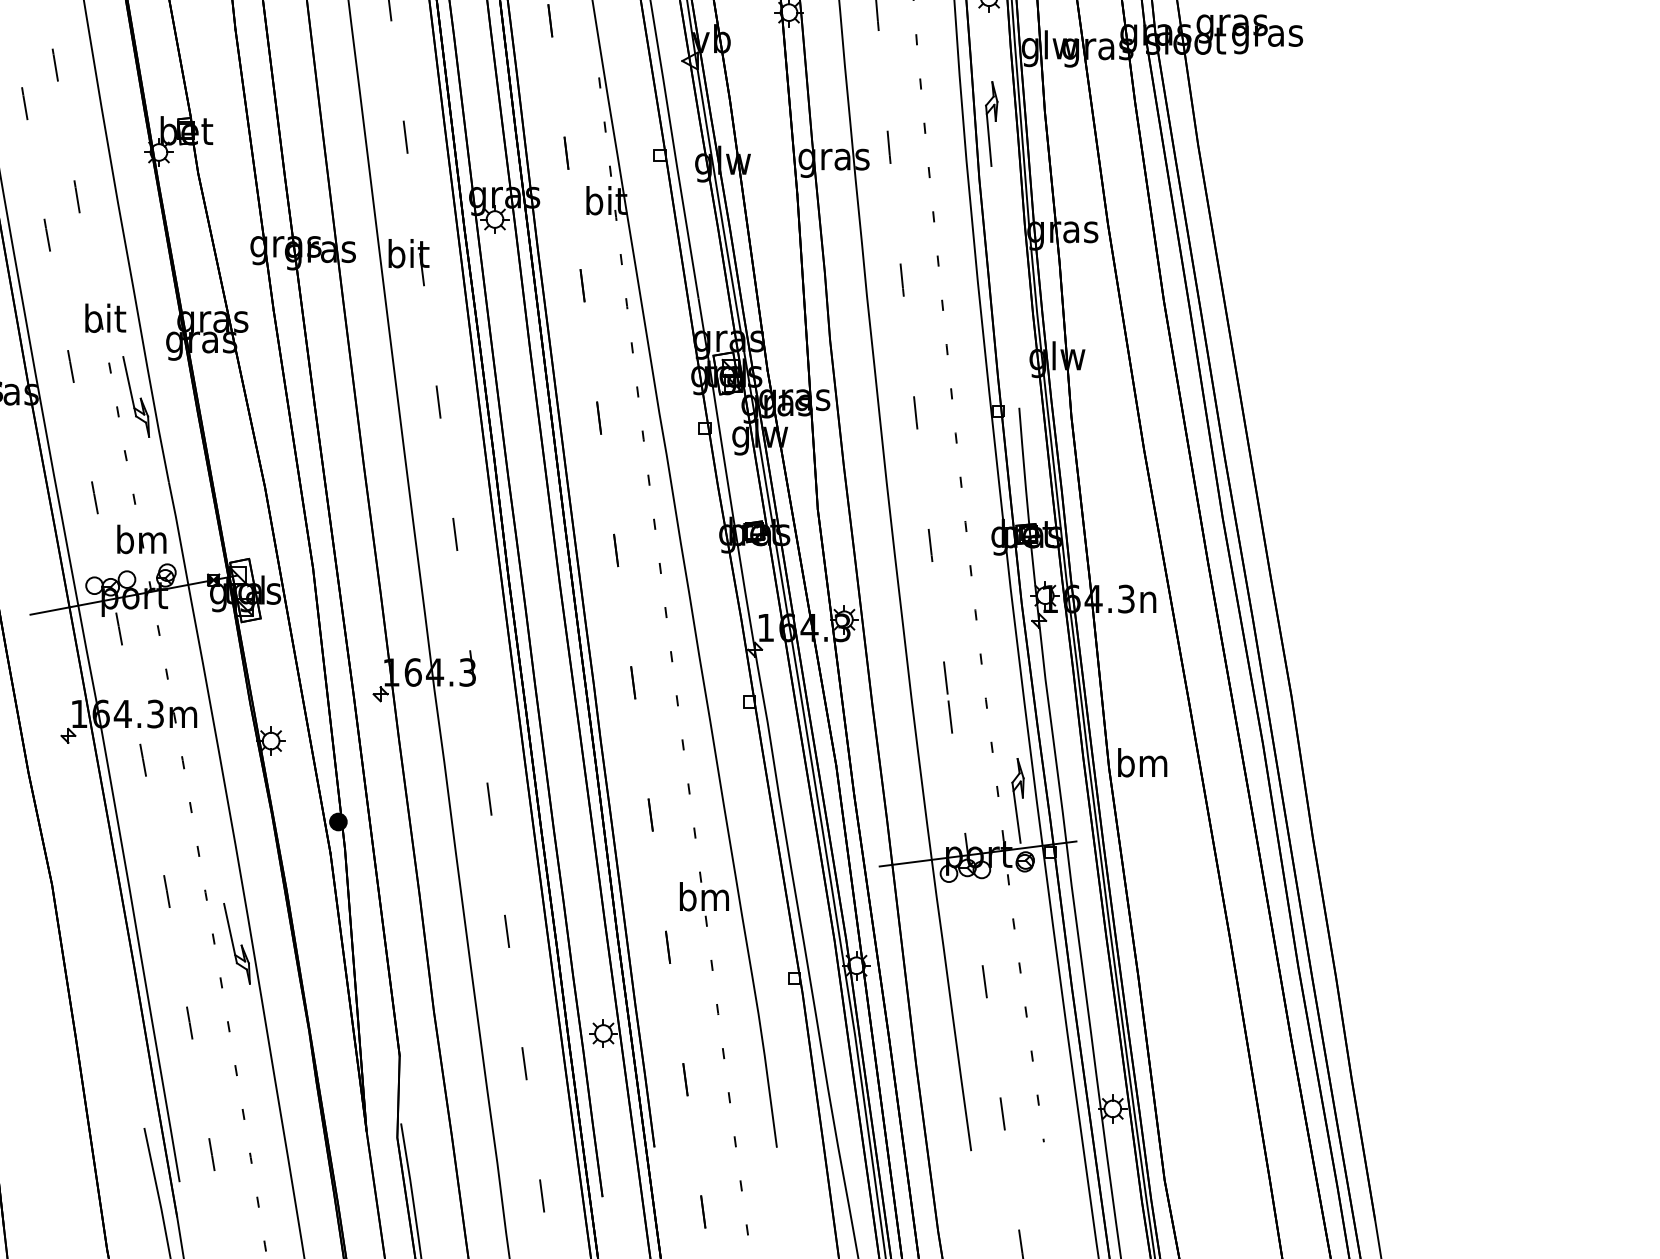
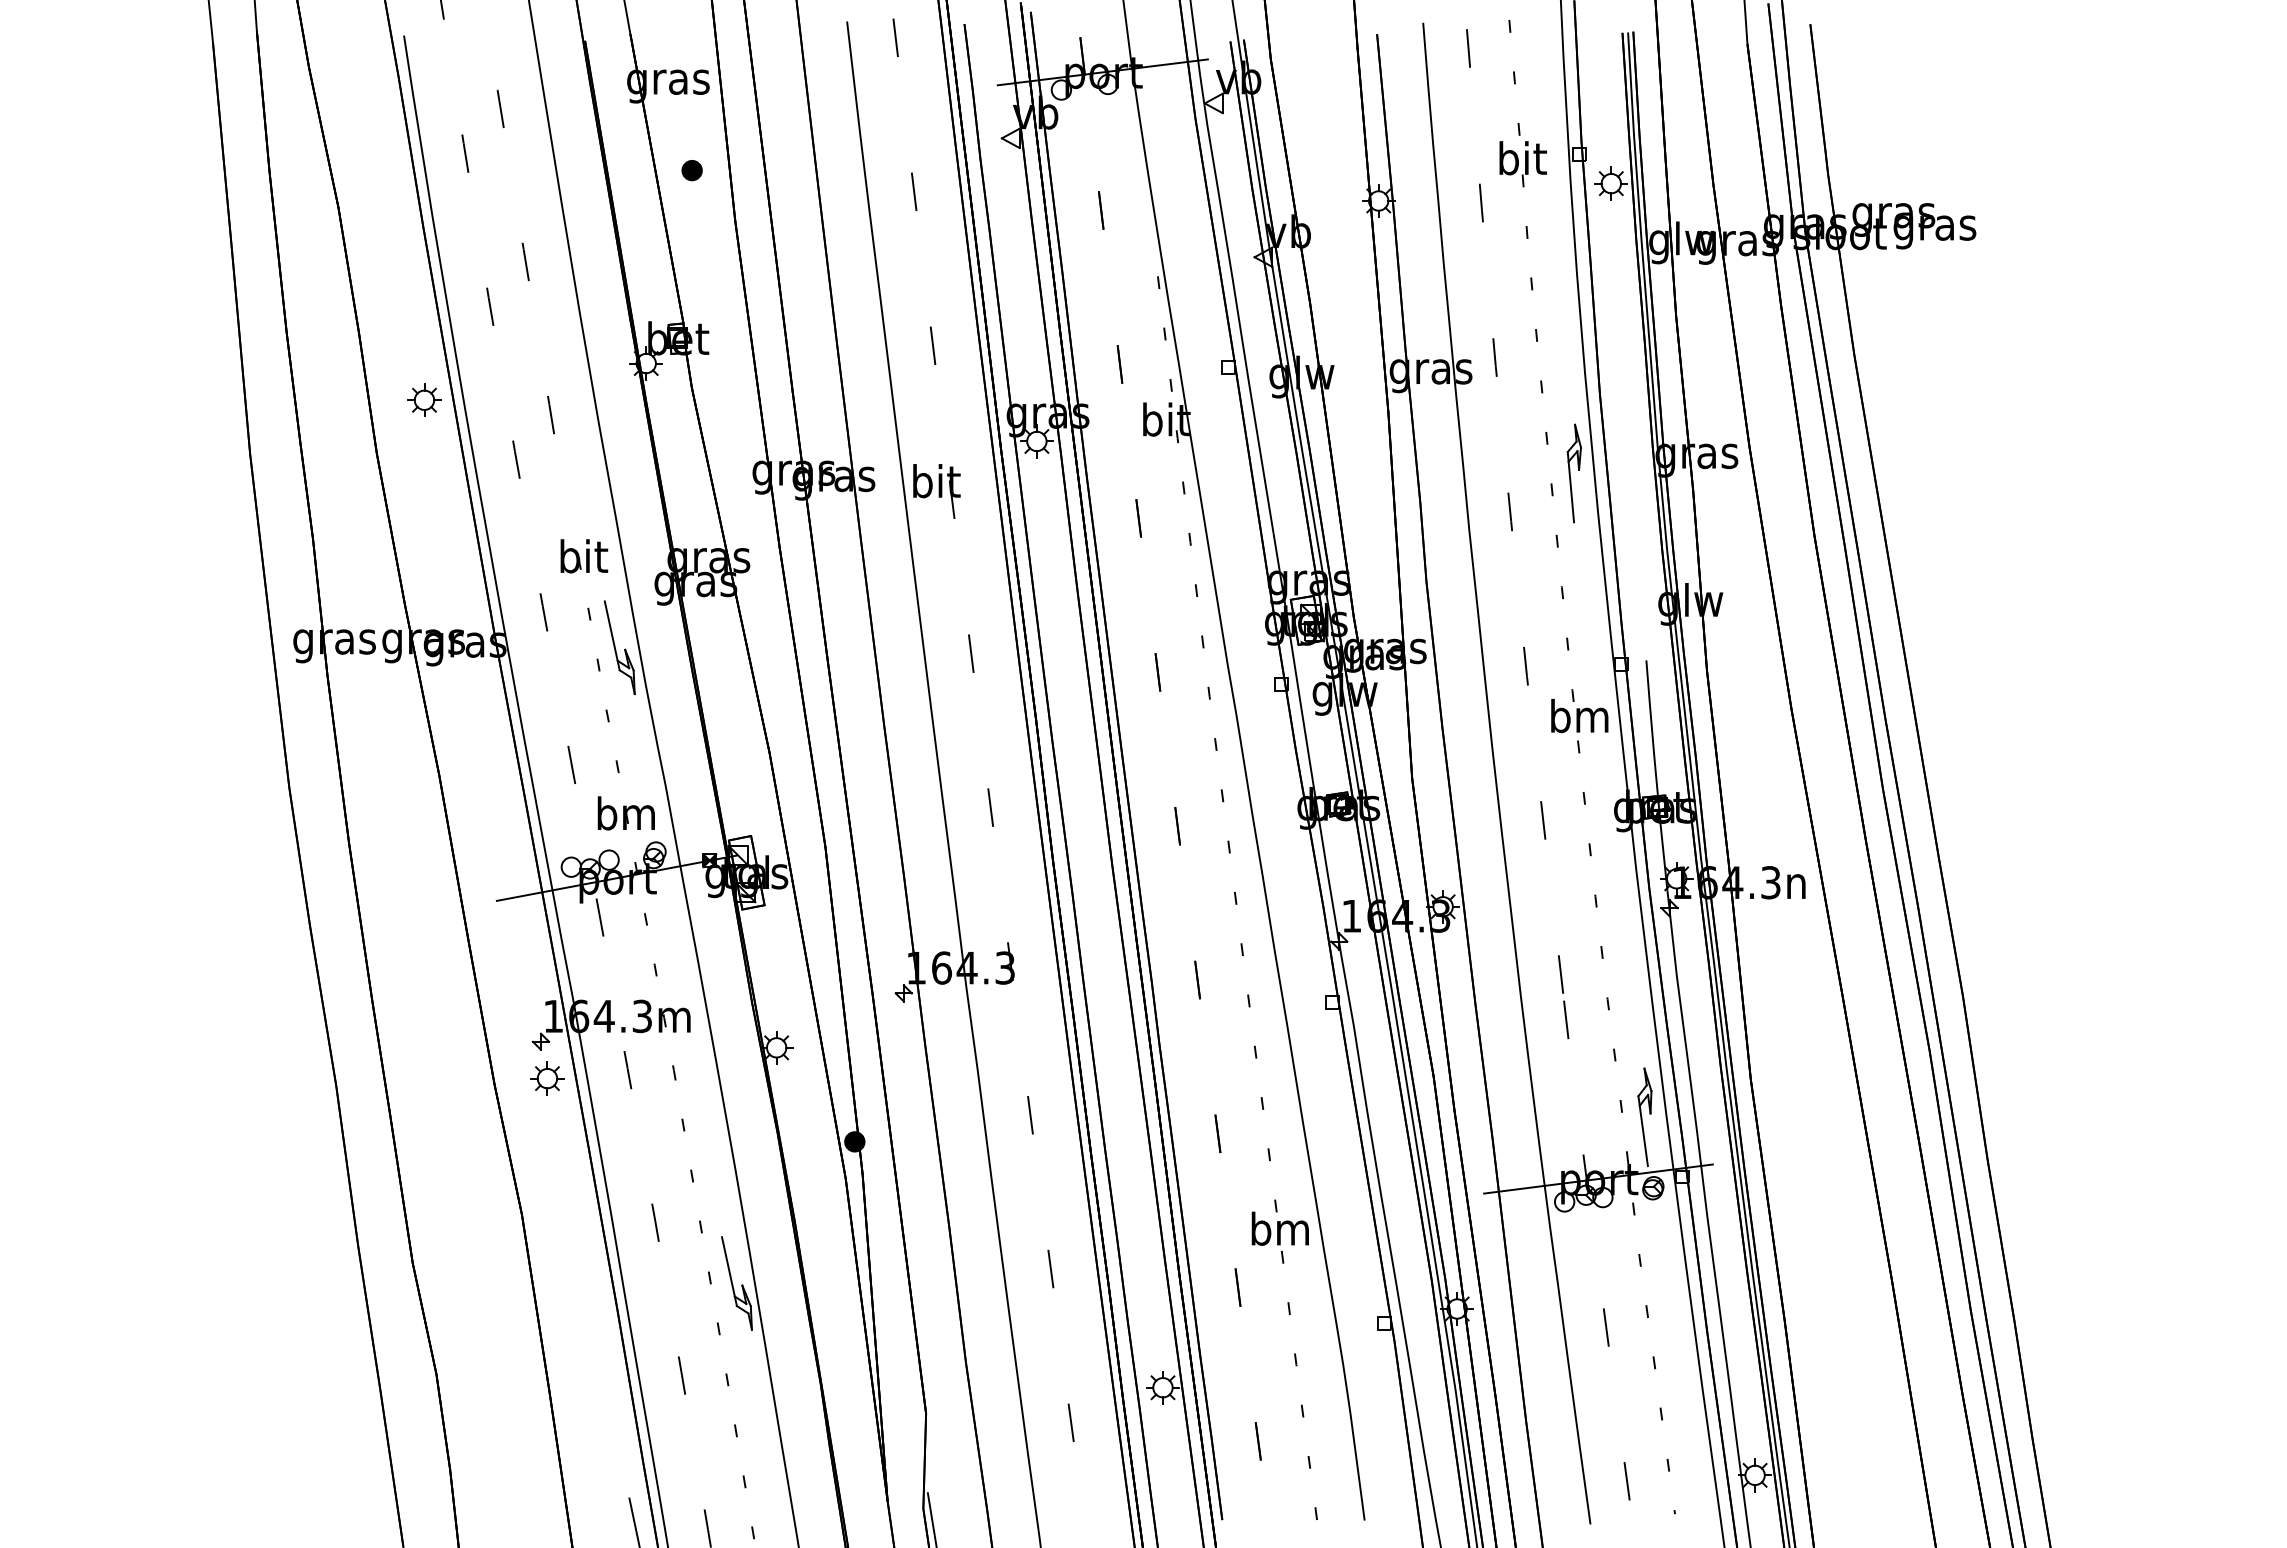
part: (991, 124) -> (1573, 473), moved
text: (1142, 763) -> (1579, 716), moved
part: (74, 767) -> (547, 1078), added

